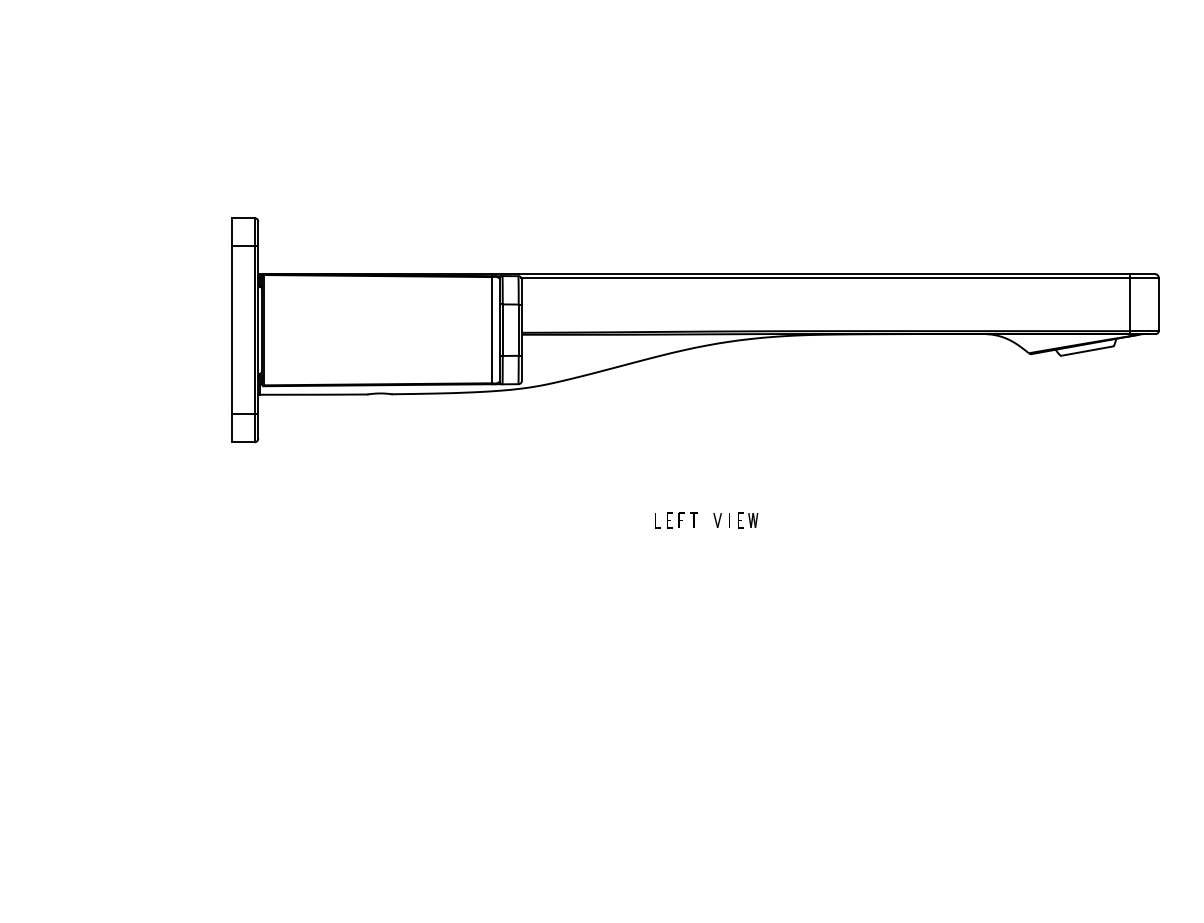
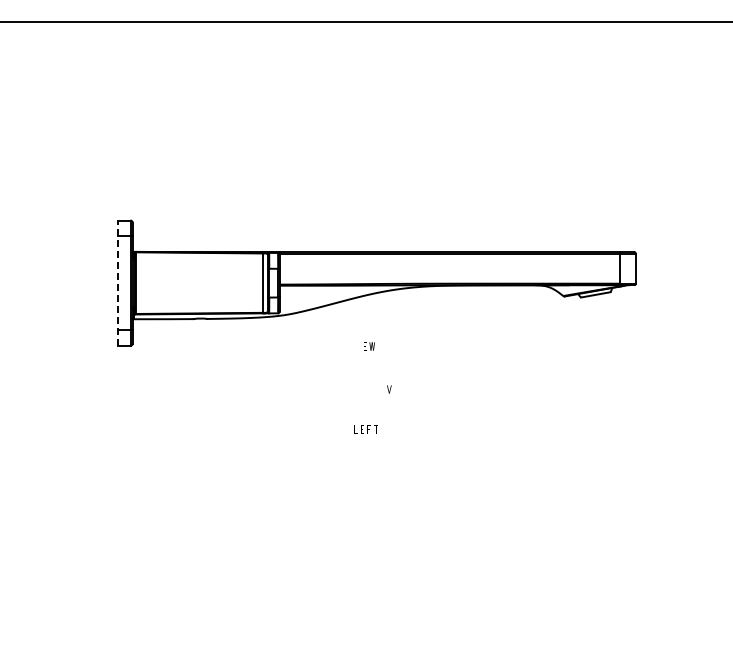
line: (232, 330) -> (118, 283), solid -> dashed
part: (674, 520) -> (365, 429), moved
part: (748, 520) -> (369, 346), moved

